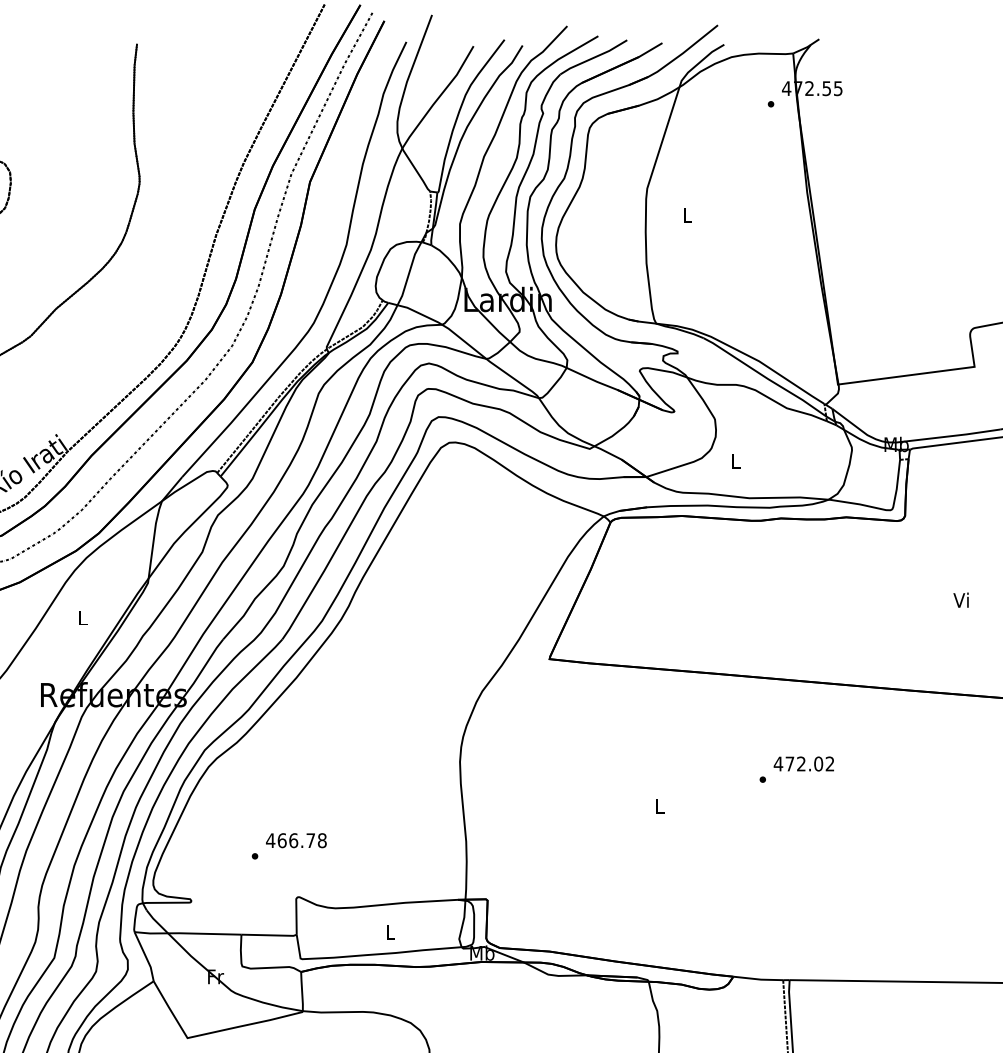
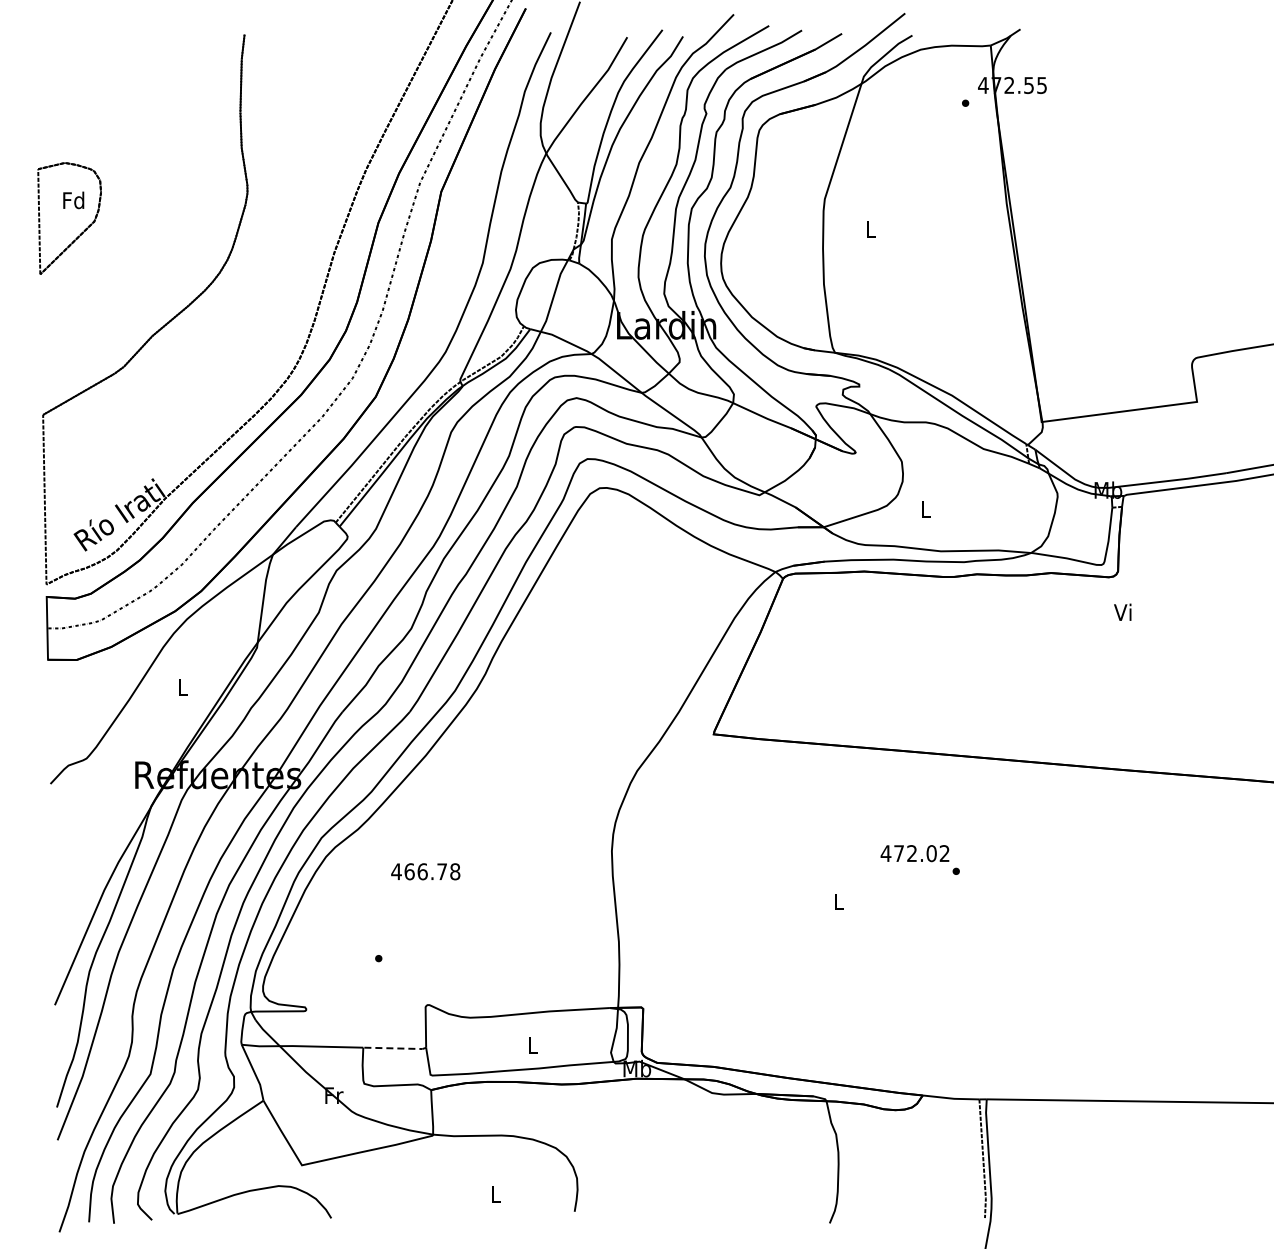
text: (960, 599) -> (1122, 611), moved
text: (803, 763) -> (914, 853), moved
text: (296, 840) -> (425, 871), moved
line: (268, 935) -> (394, 1048), solid -> dashed

